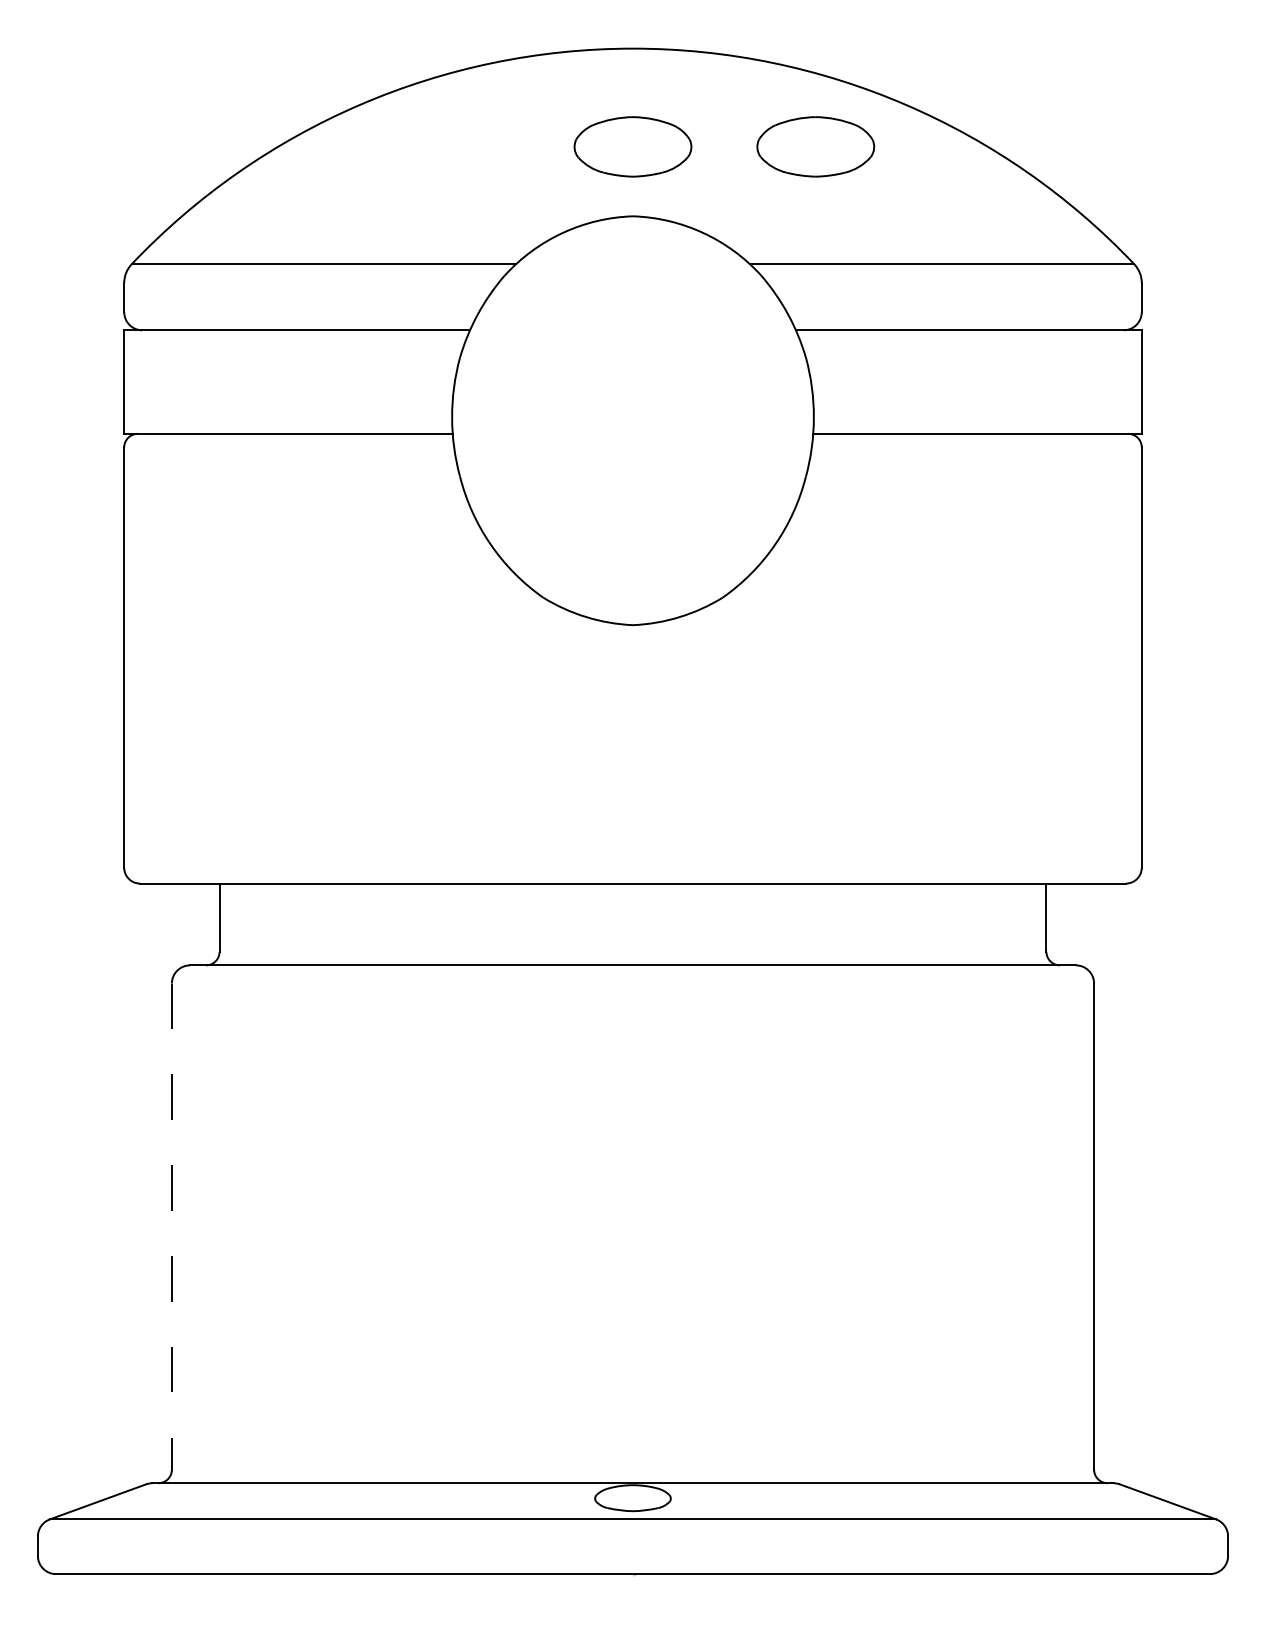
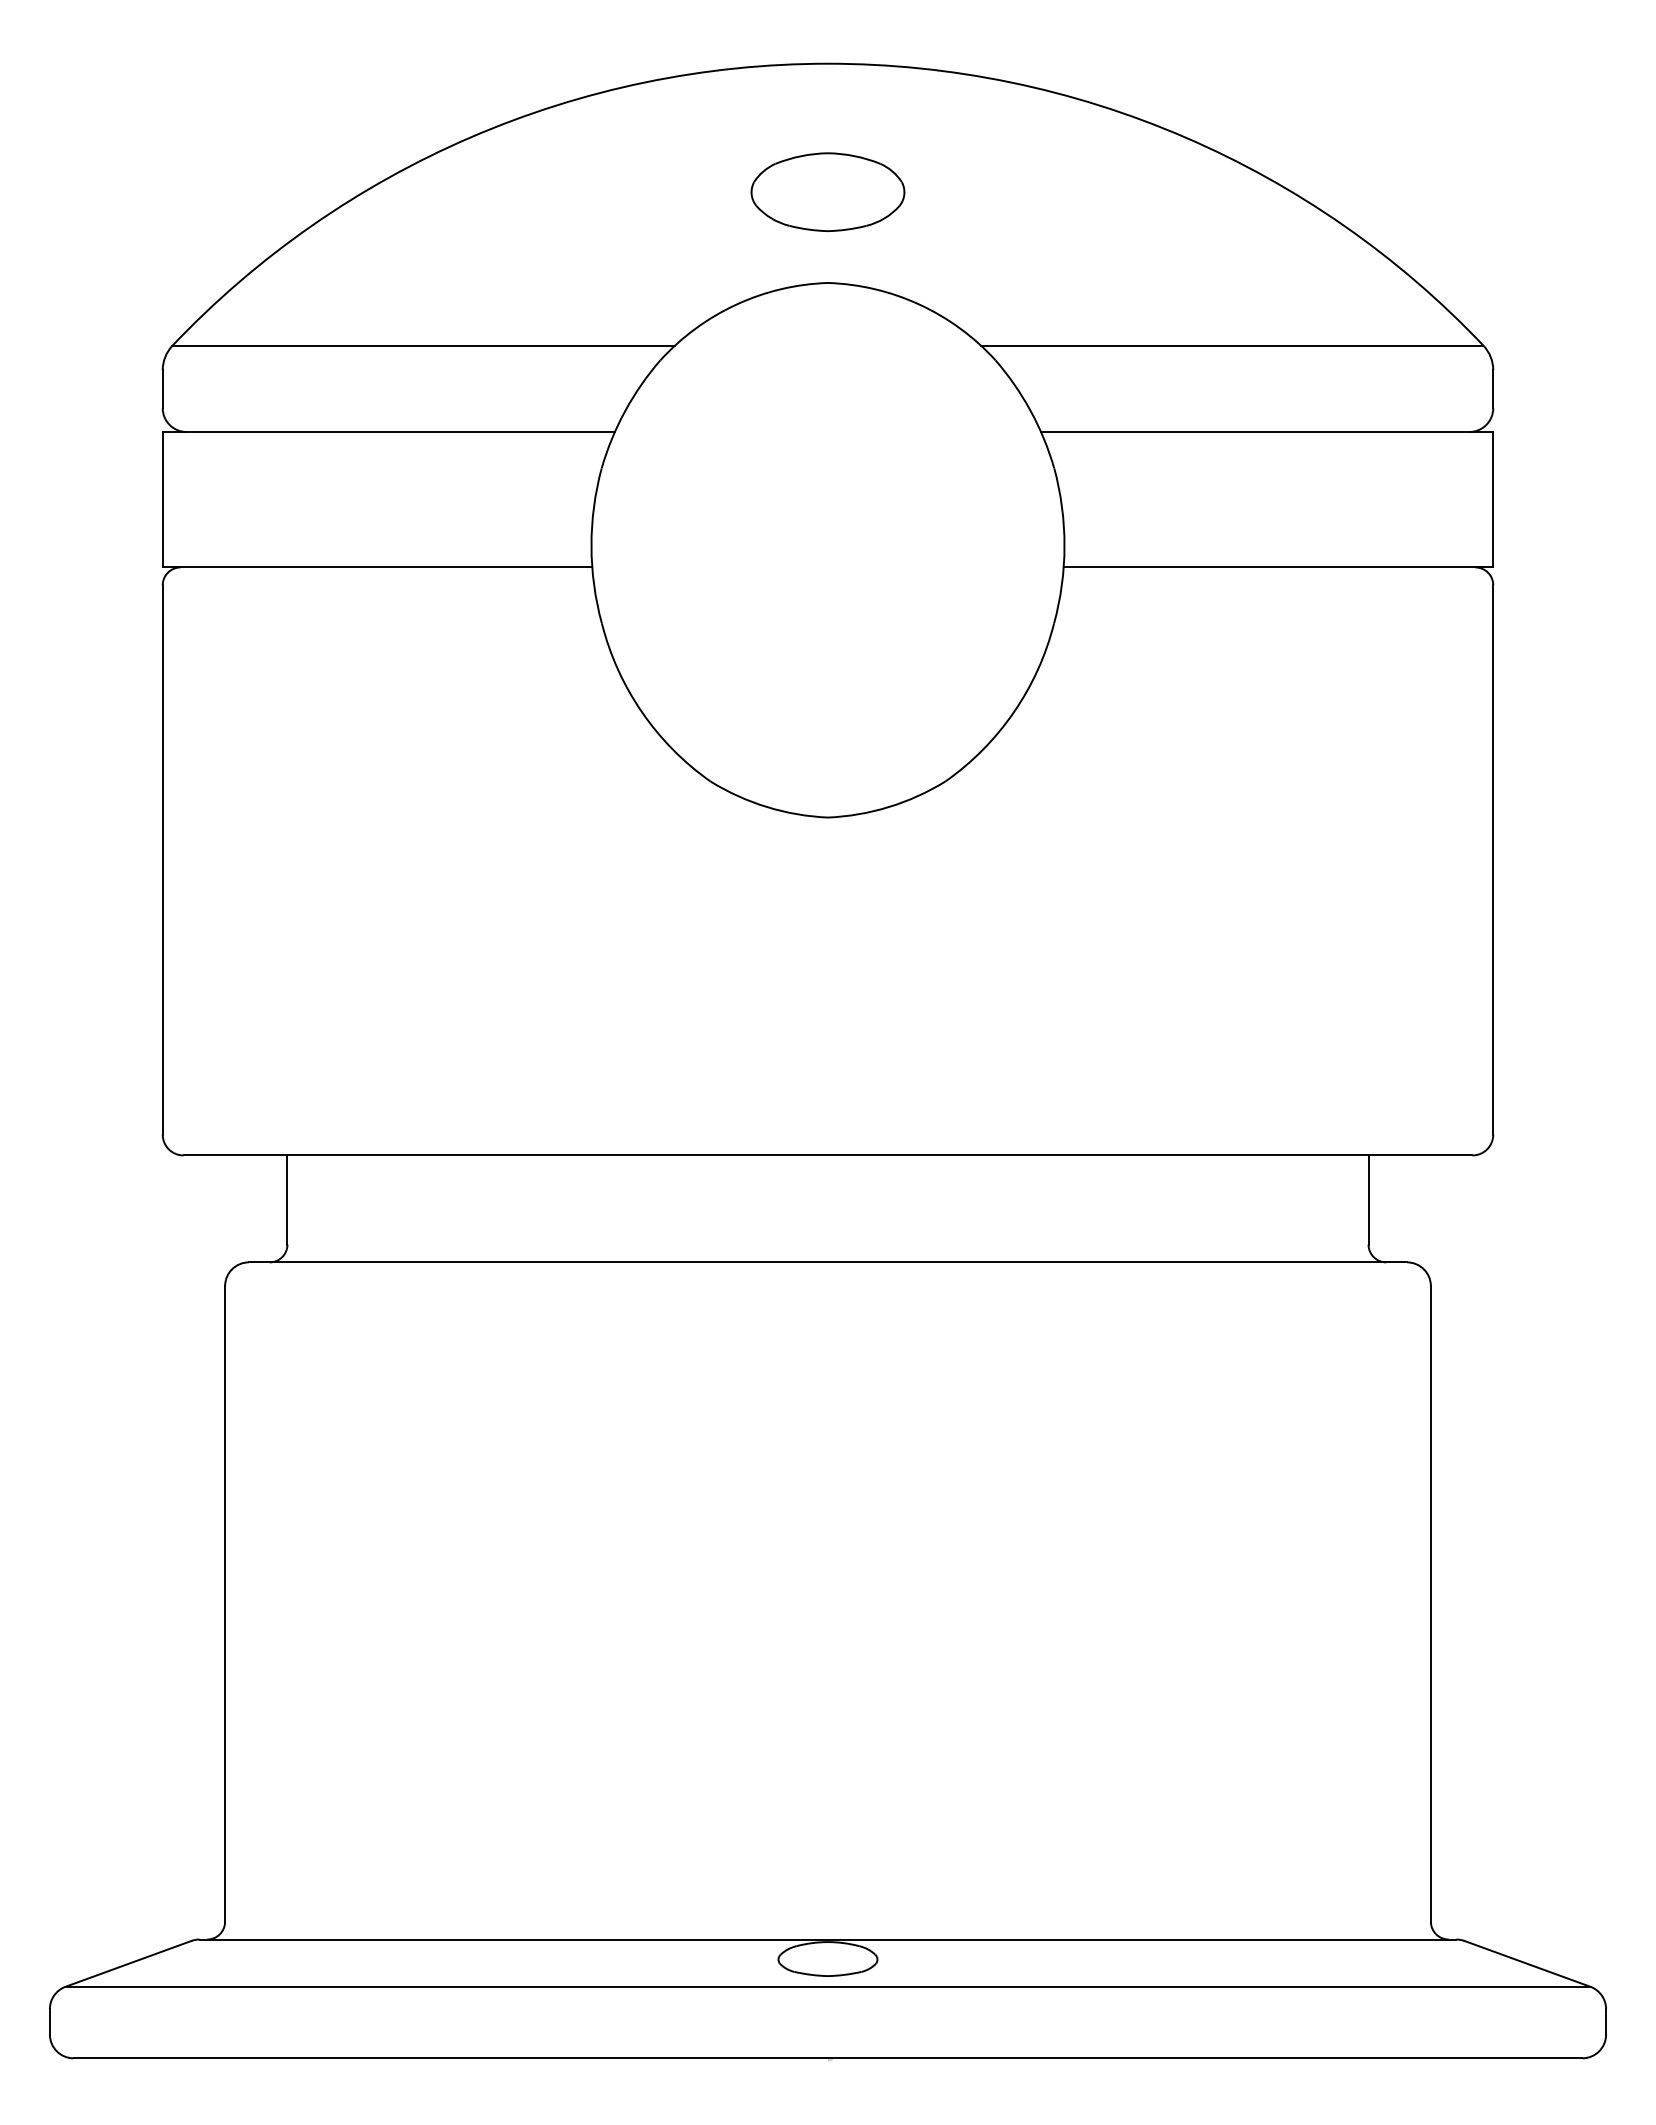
part: (815, 146) -> (1066, 191), removed
line: (172, 1226) -> (225, 1603), dashed -> solid

